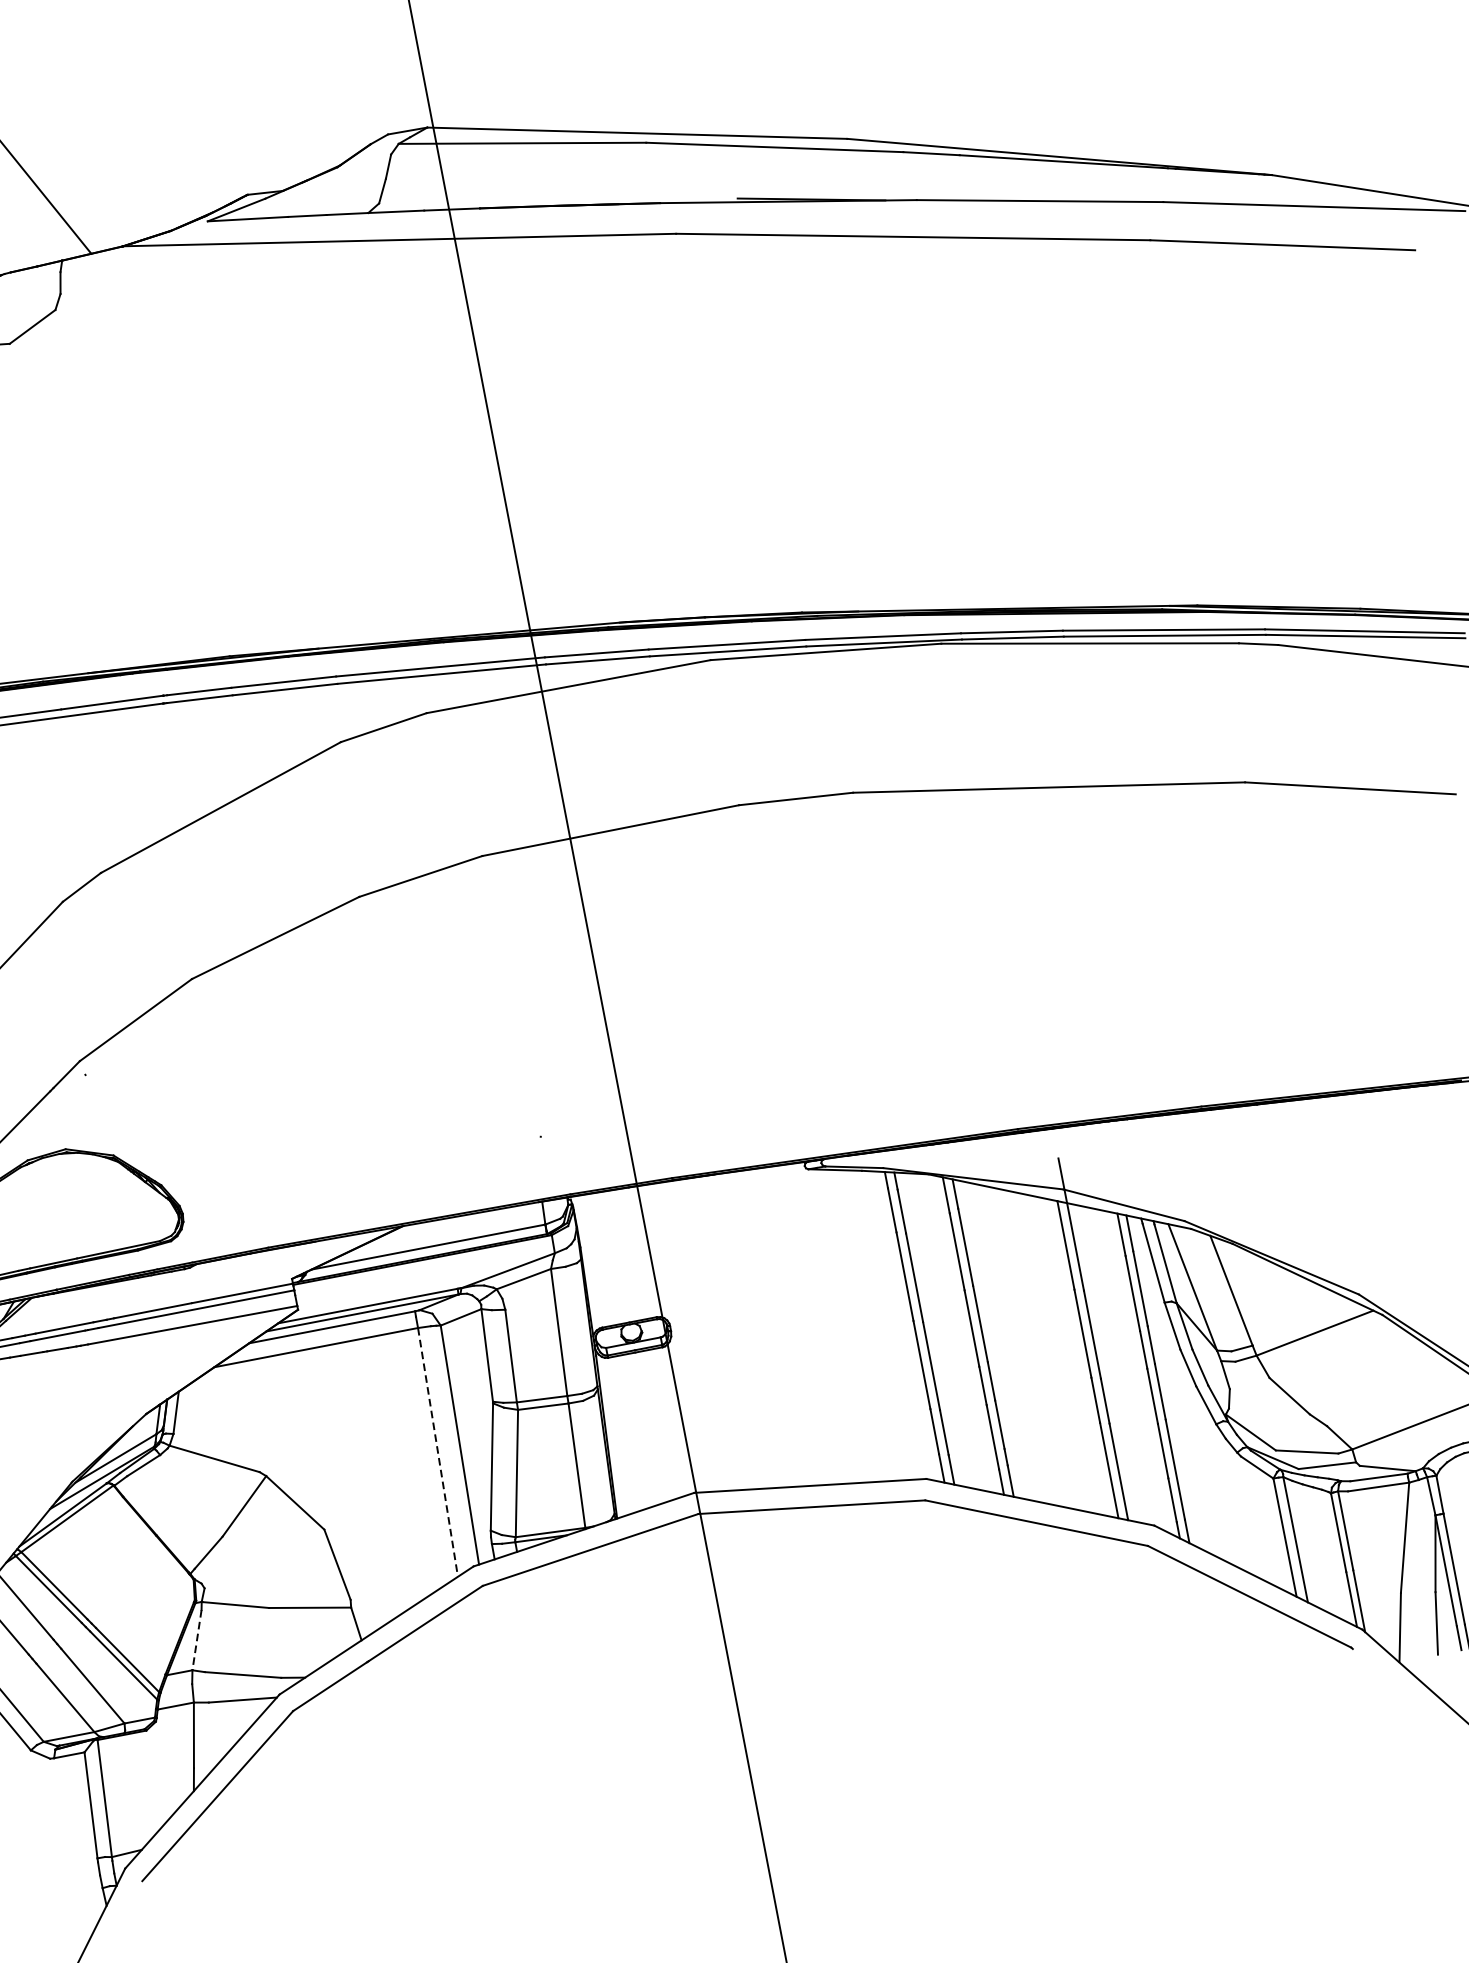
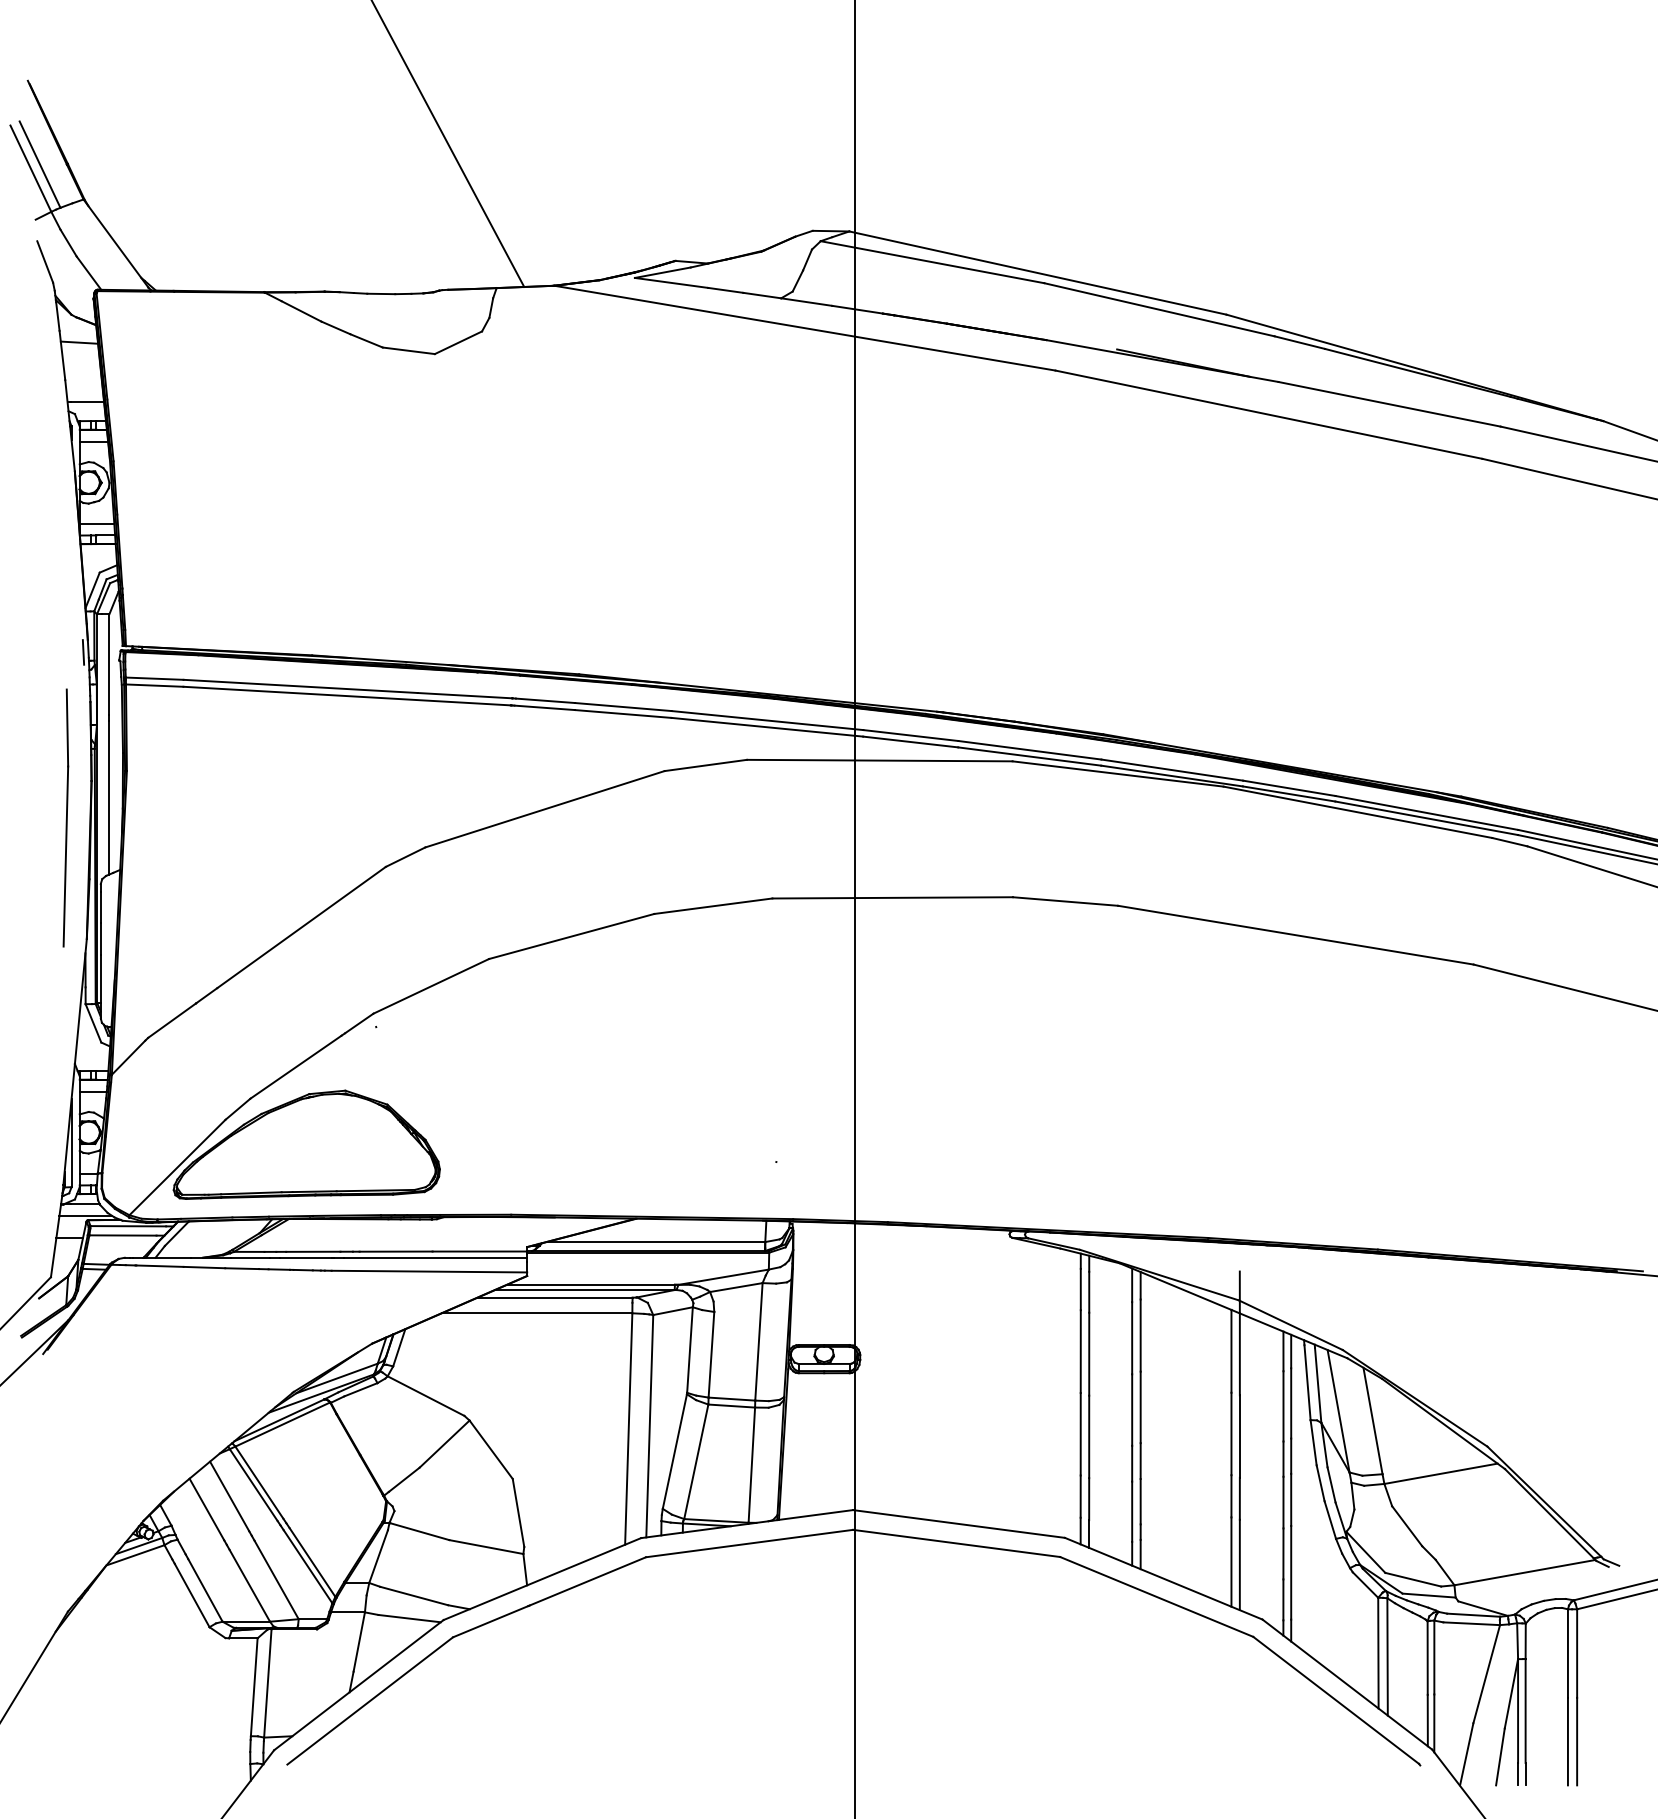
line: (437, 1452) -> (628, 1429), dashed -> solid
line: (197, 1641) -> (378, 1557), dashed -> solid

